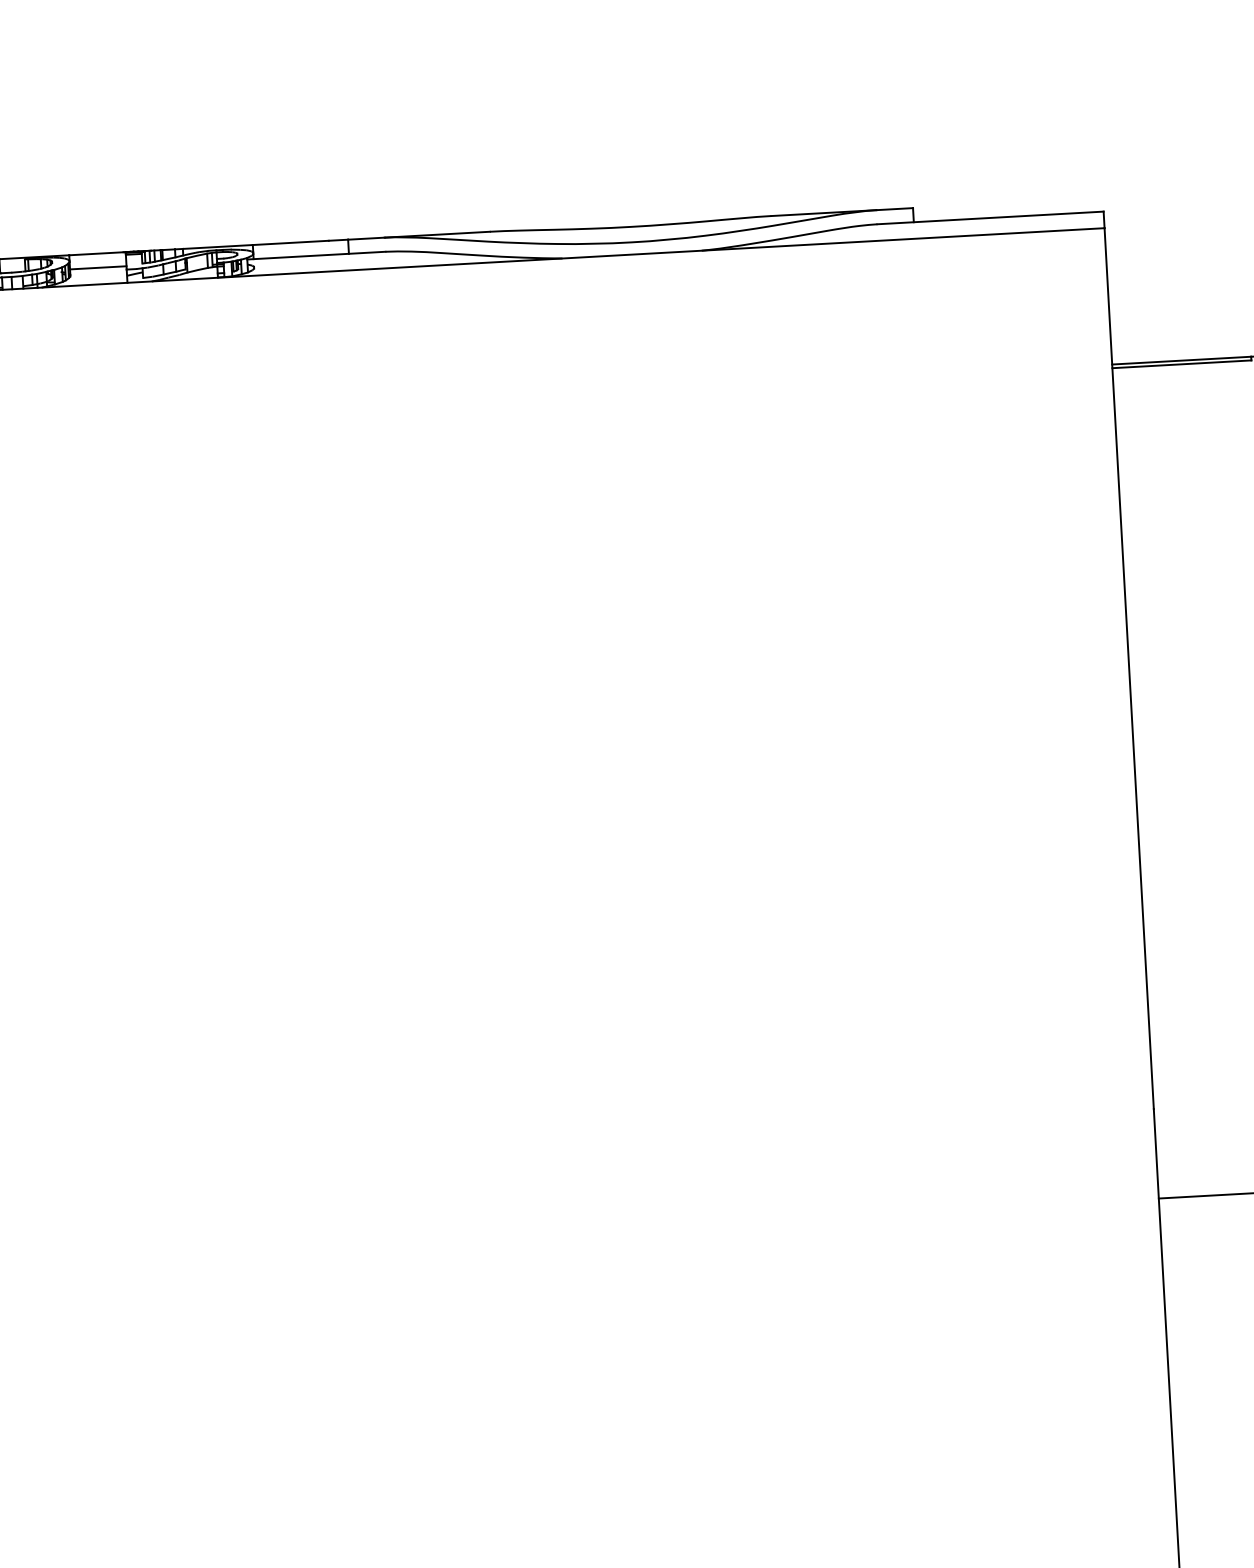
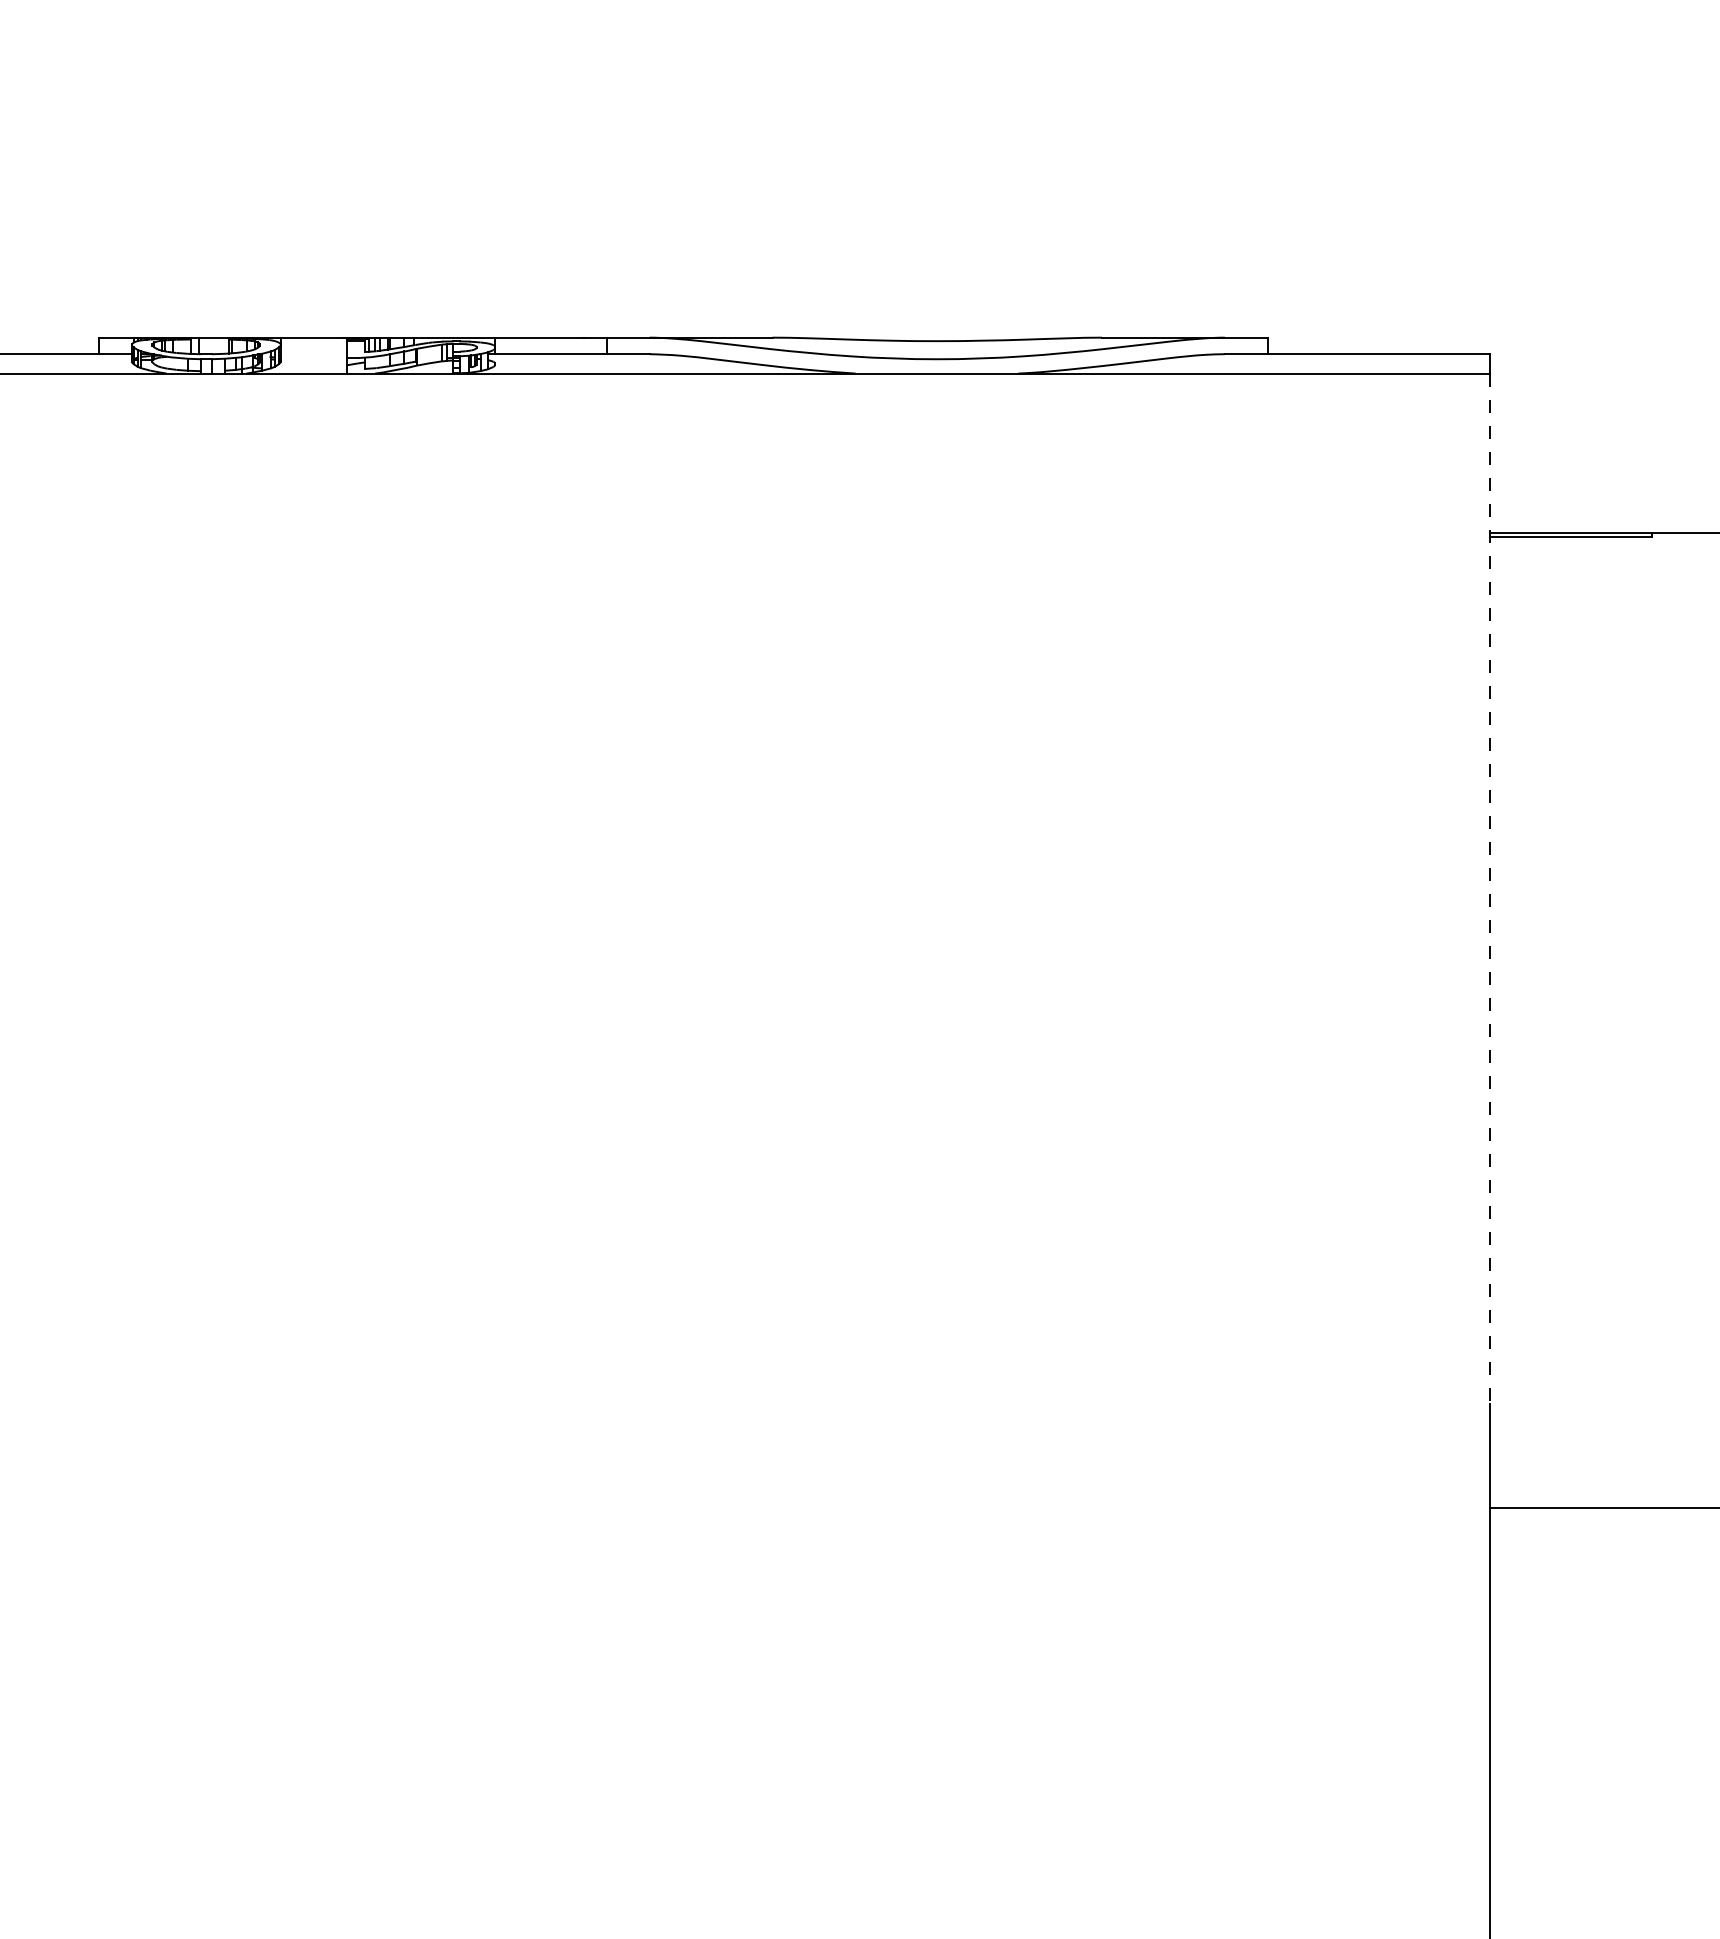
line: (98, 268) -> (313, 354), removed
line: (1129, 669) -> (1489, 889), solid -> dashed

